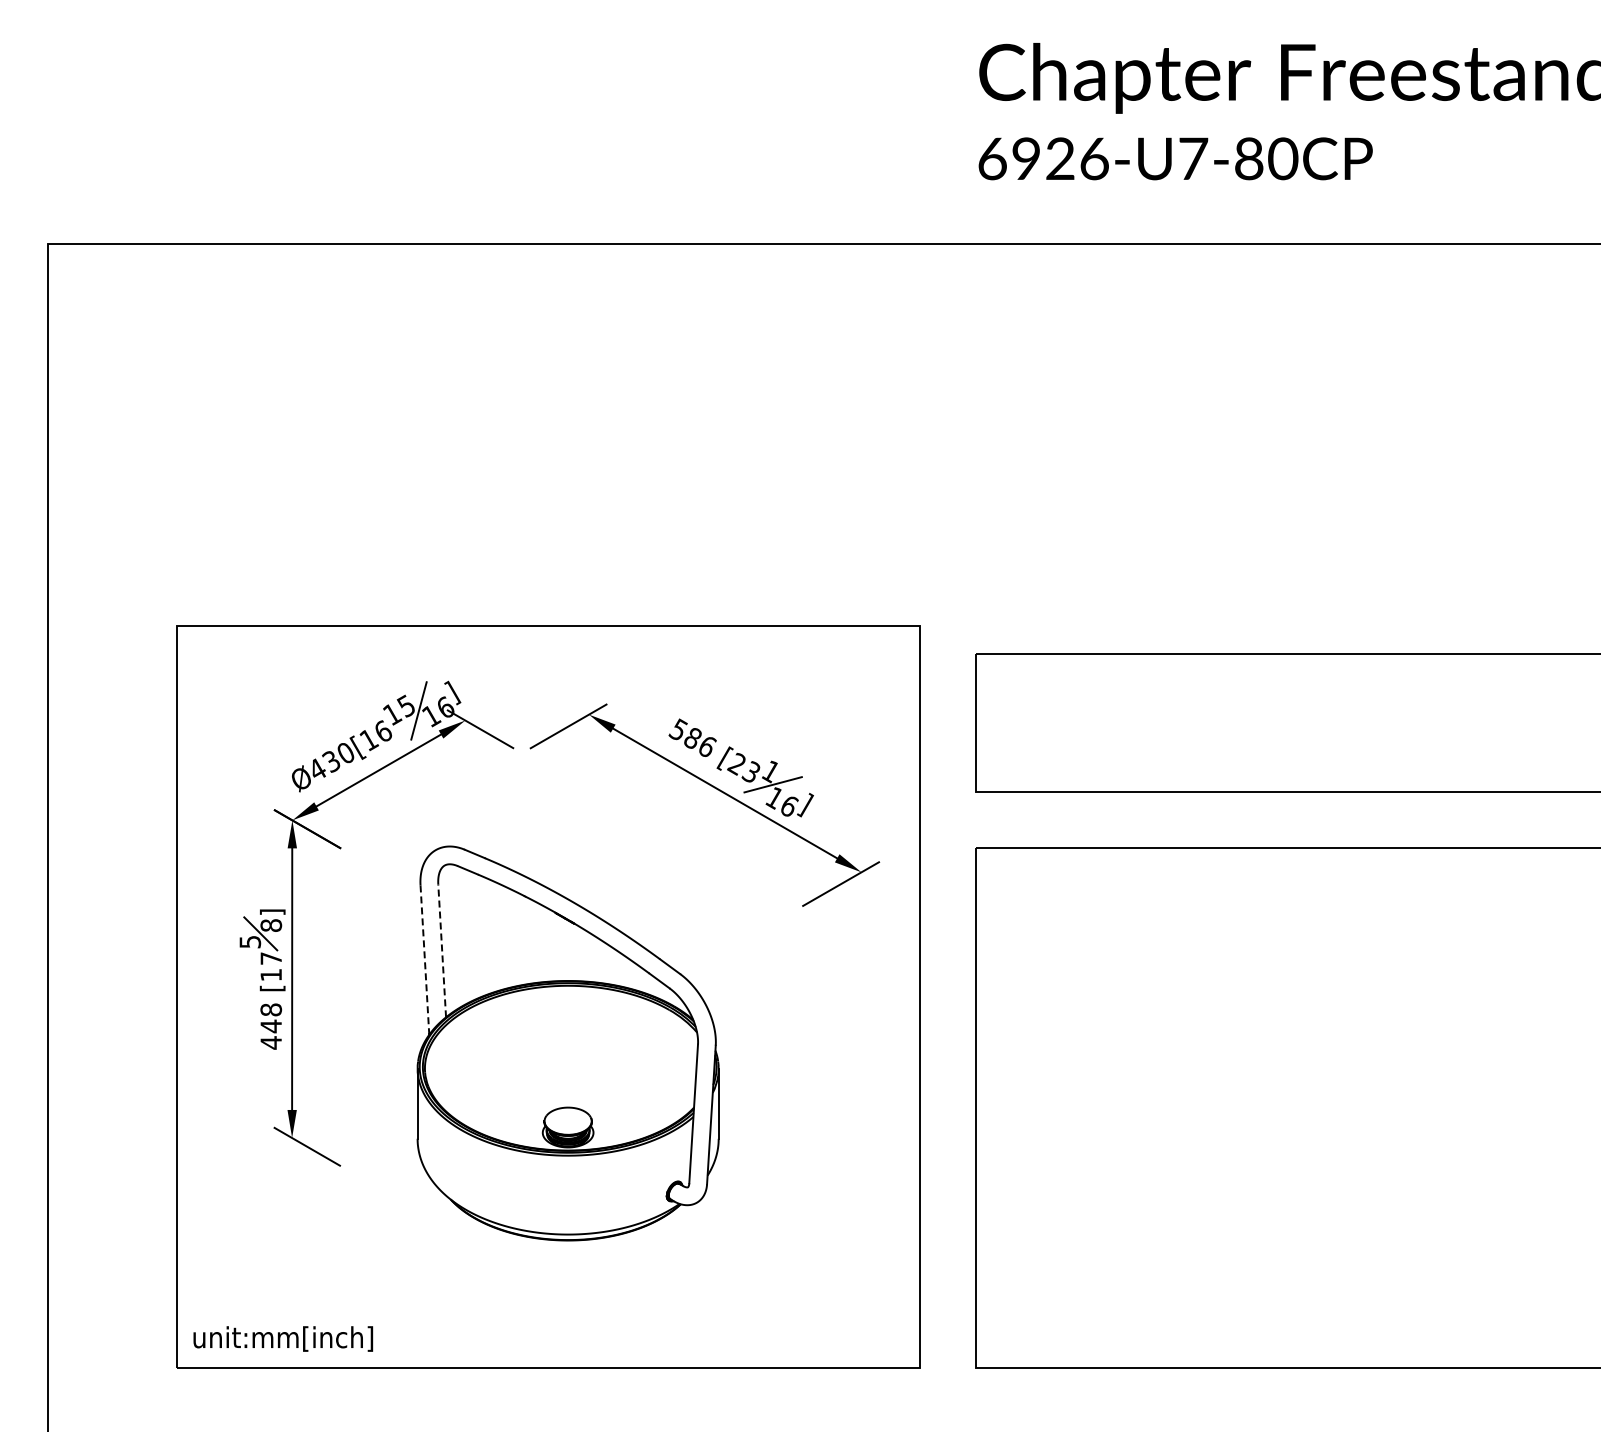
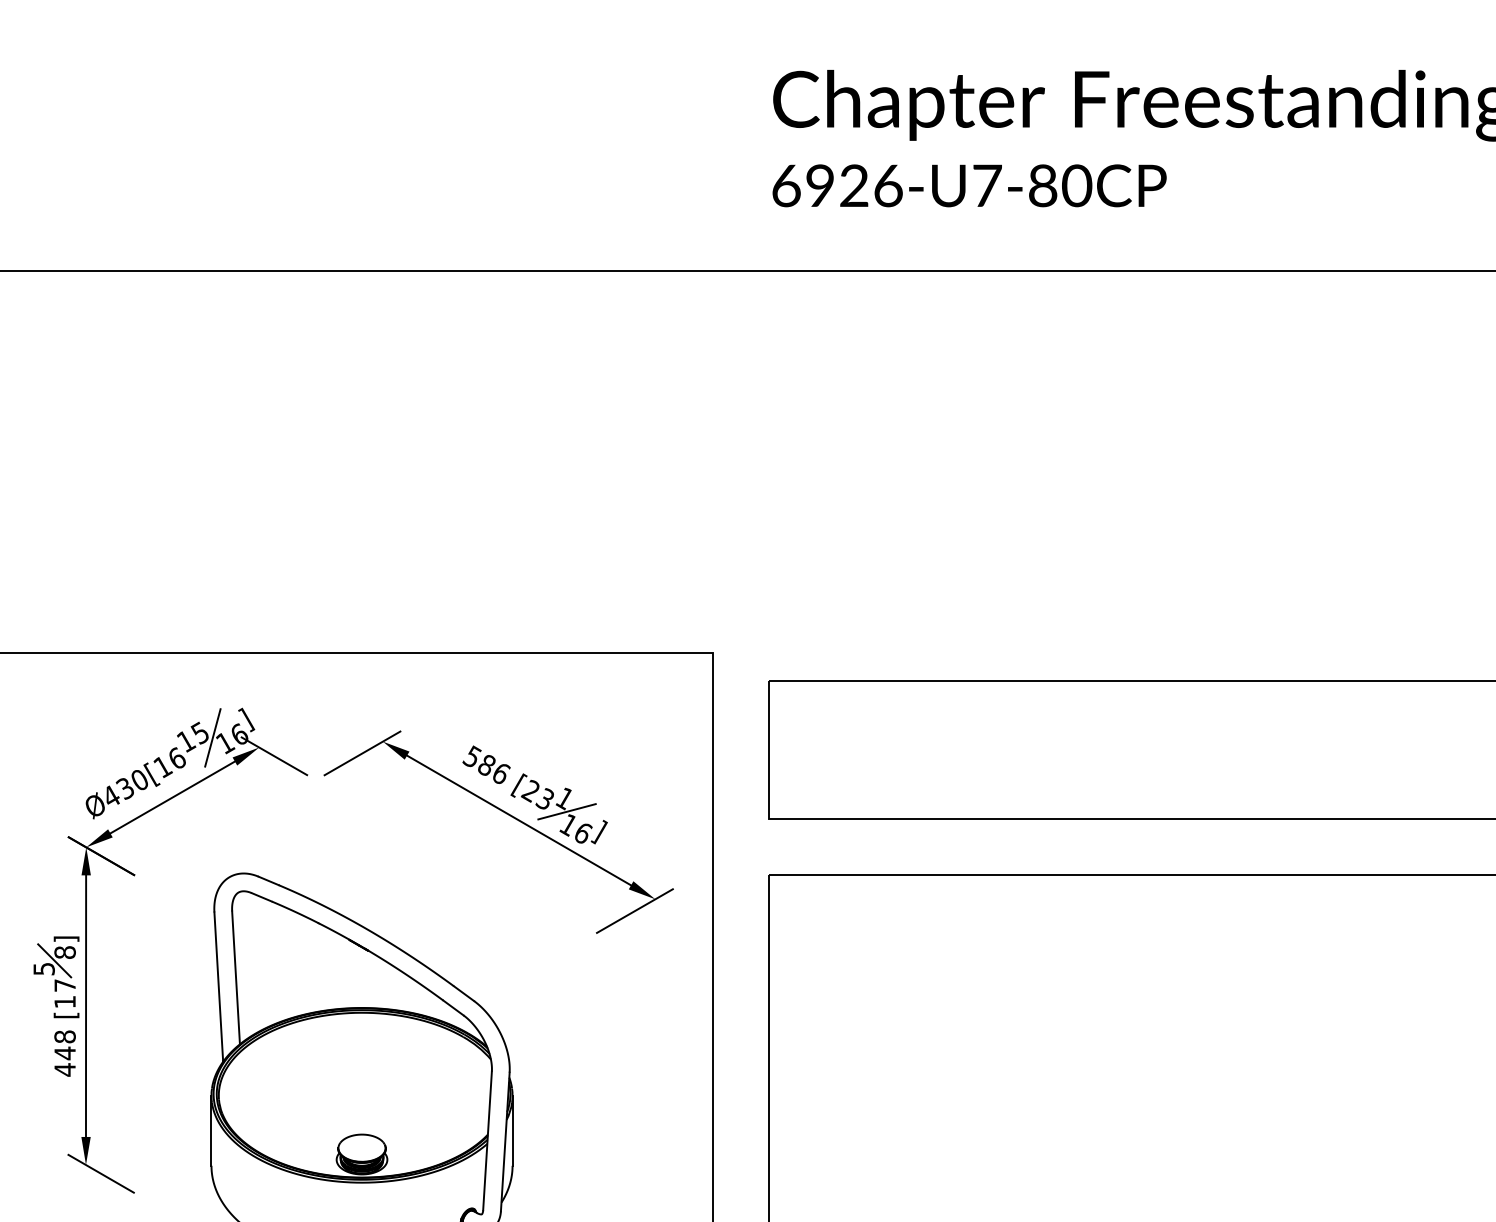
line: (442, 950) -> (236, 977), dashed -> solid
line: (424, 960) -> (218, 987), dashed -> solid

